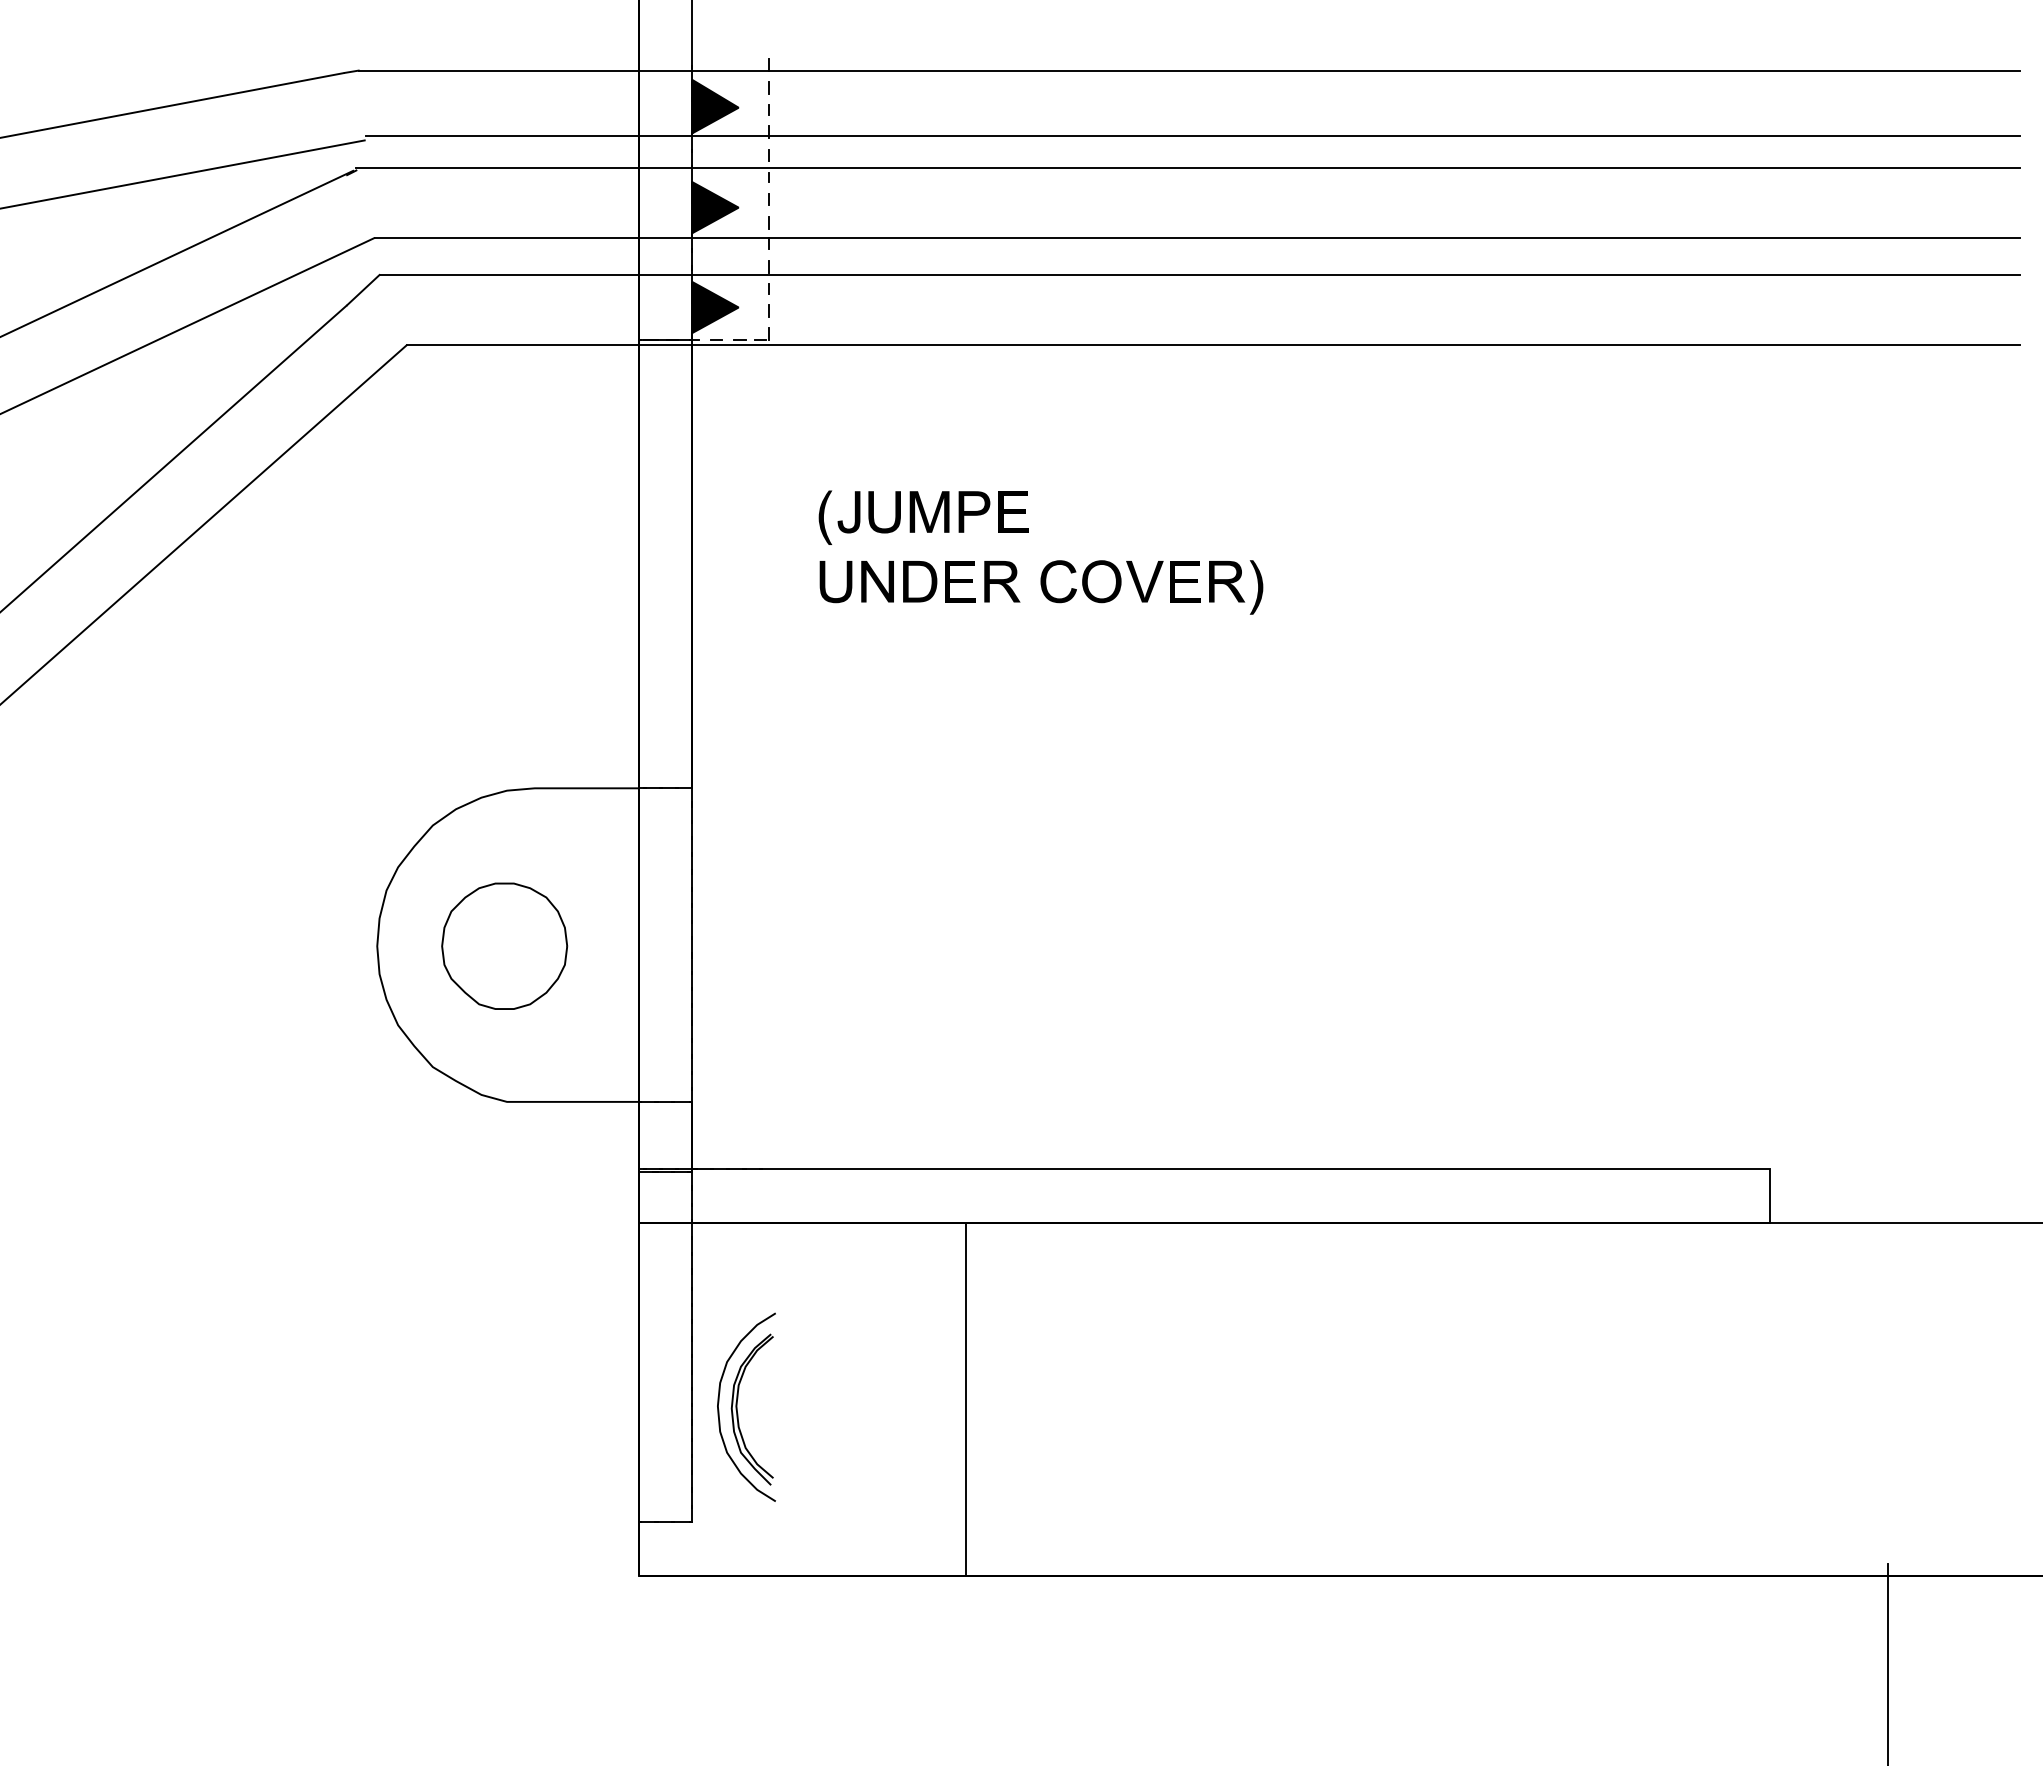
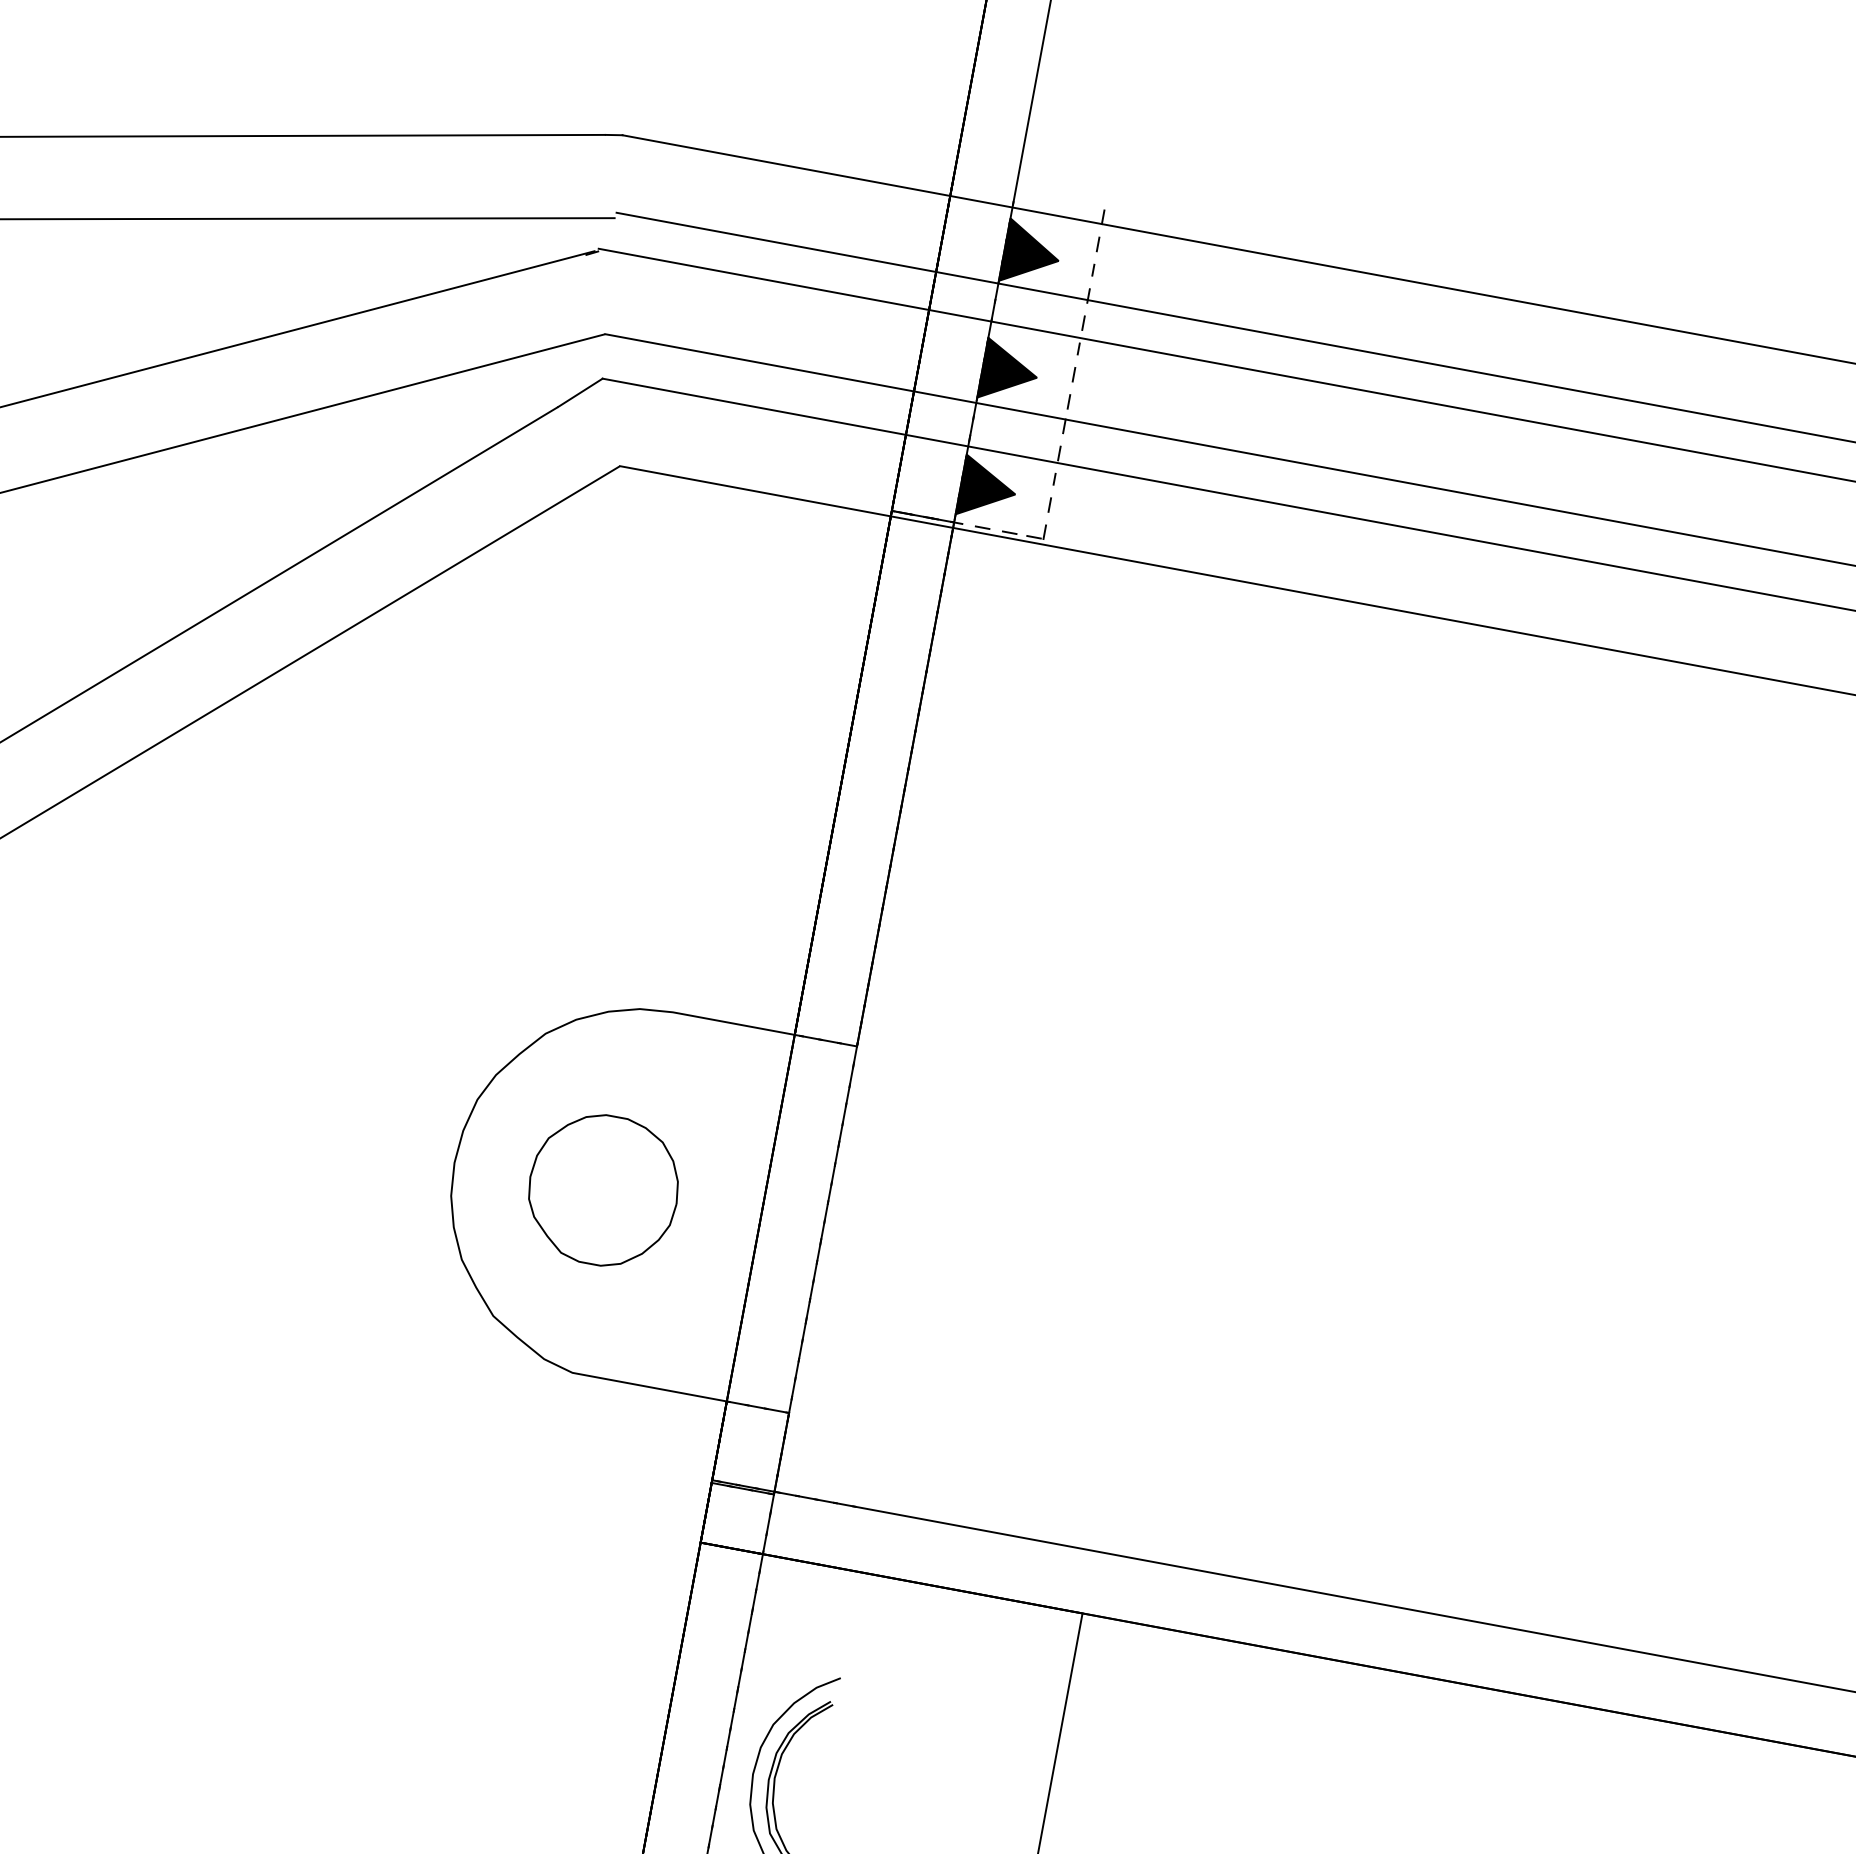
part: (1048, 563) -> (1322, 860), removed

